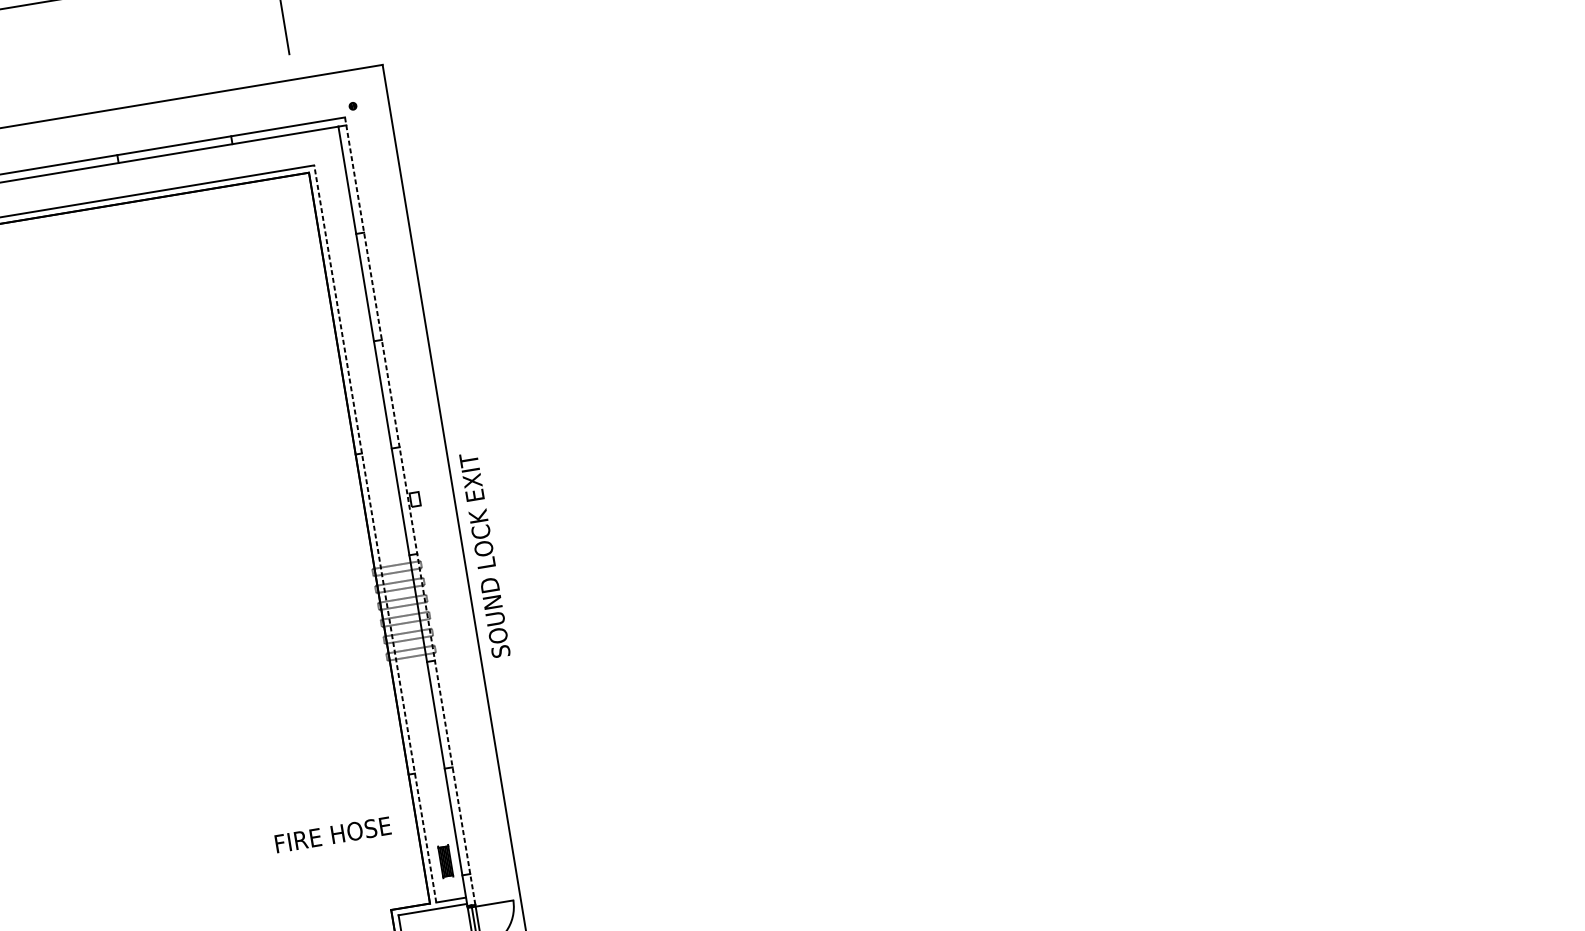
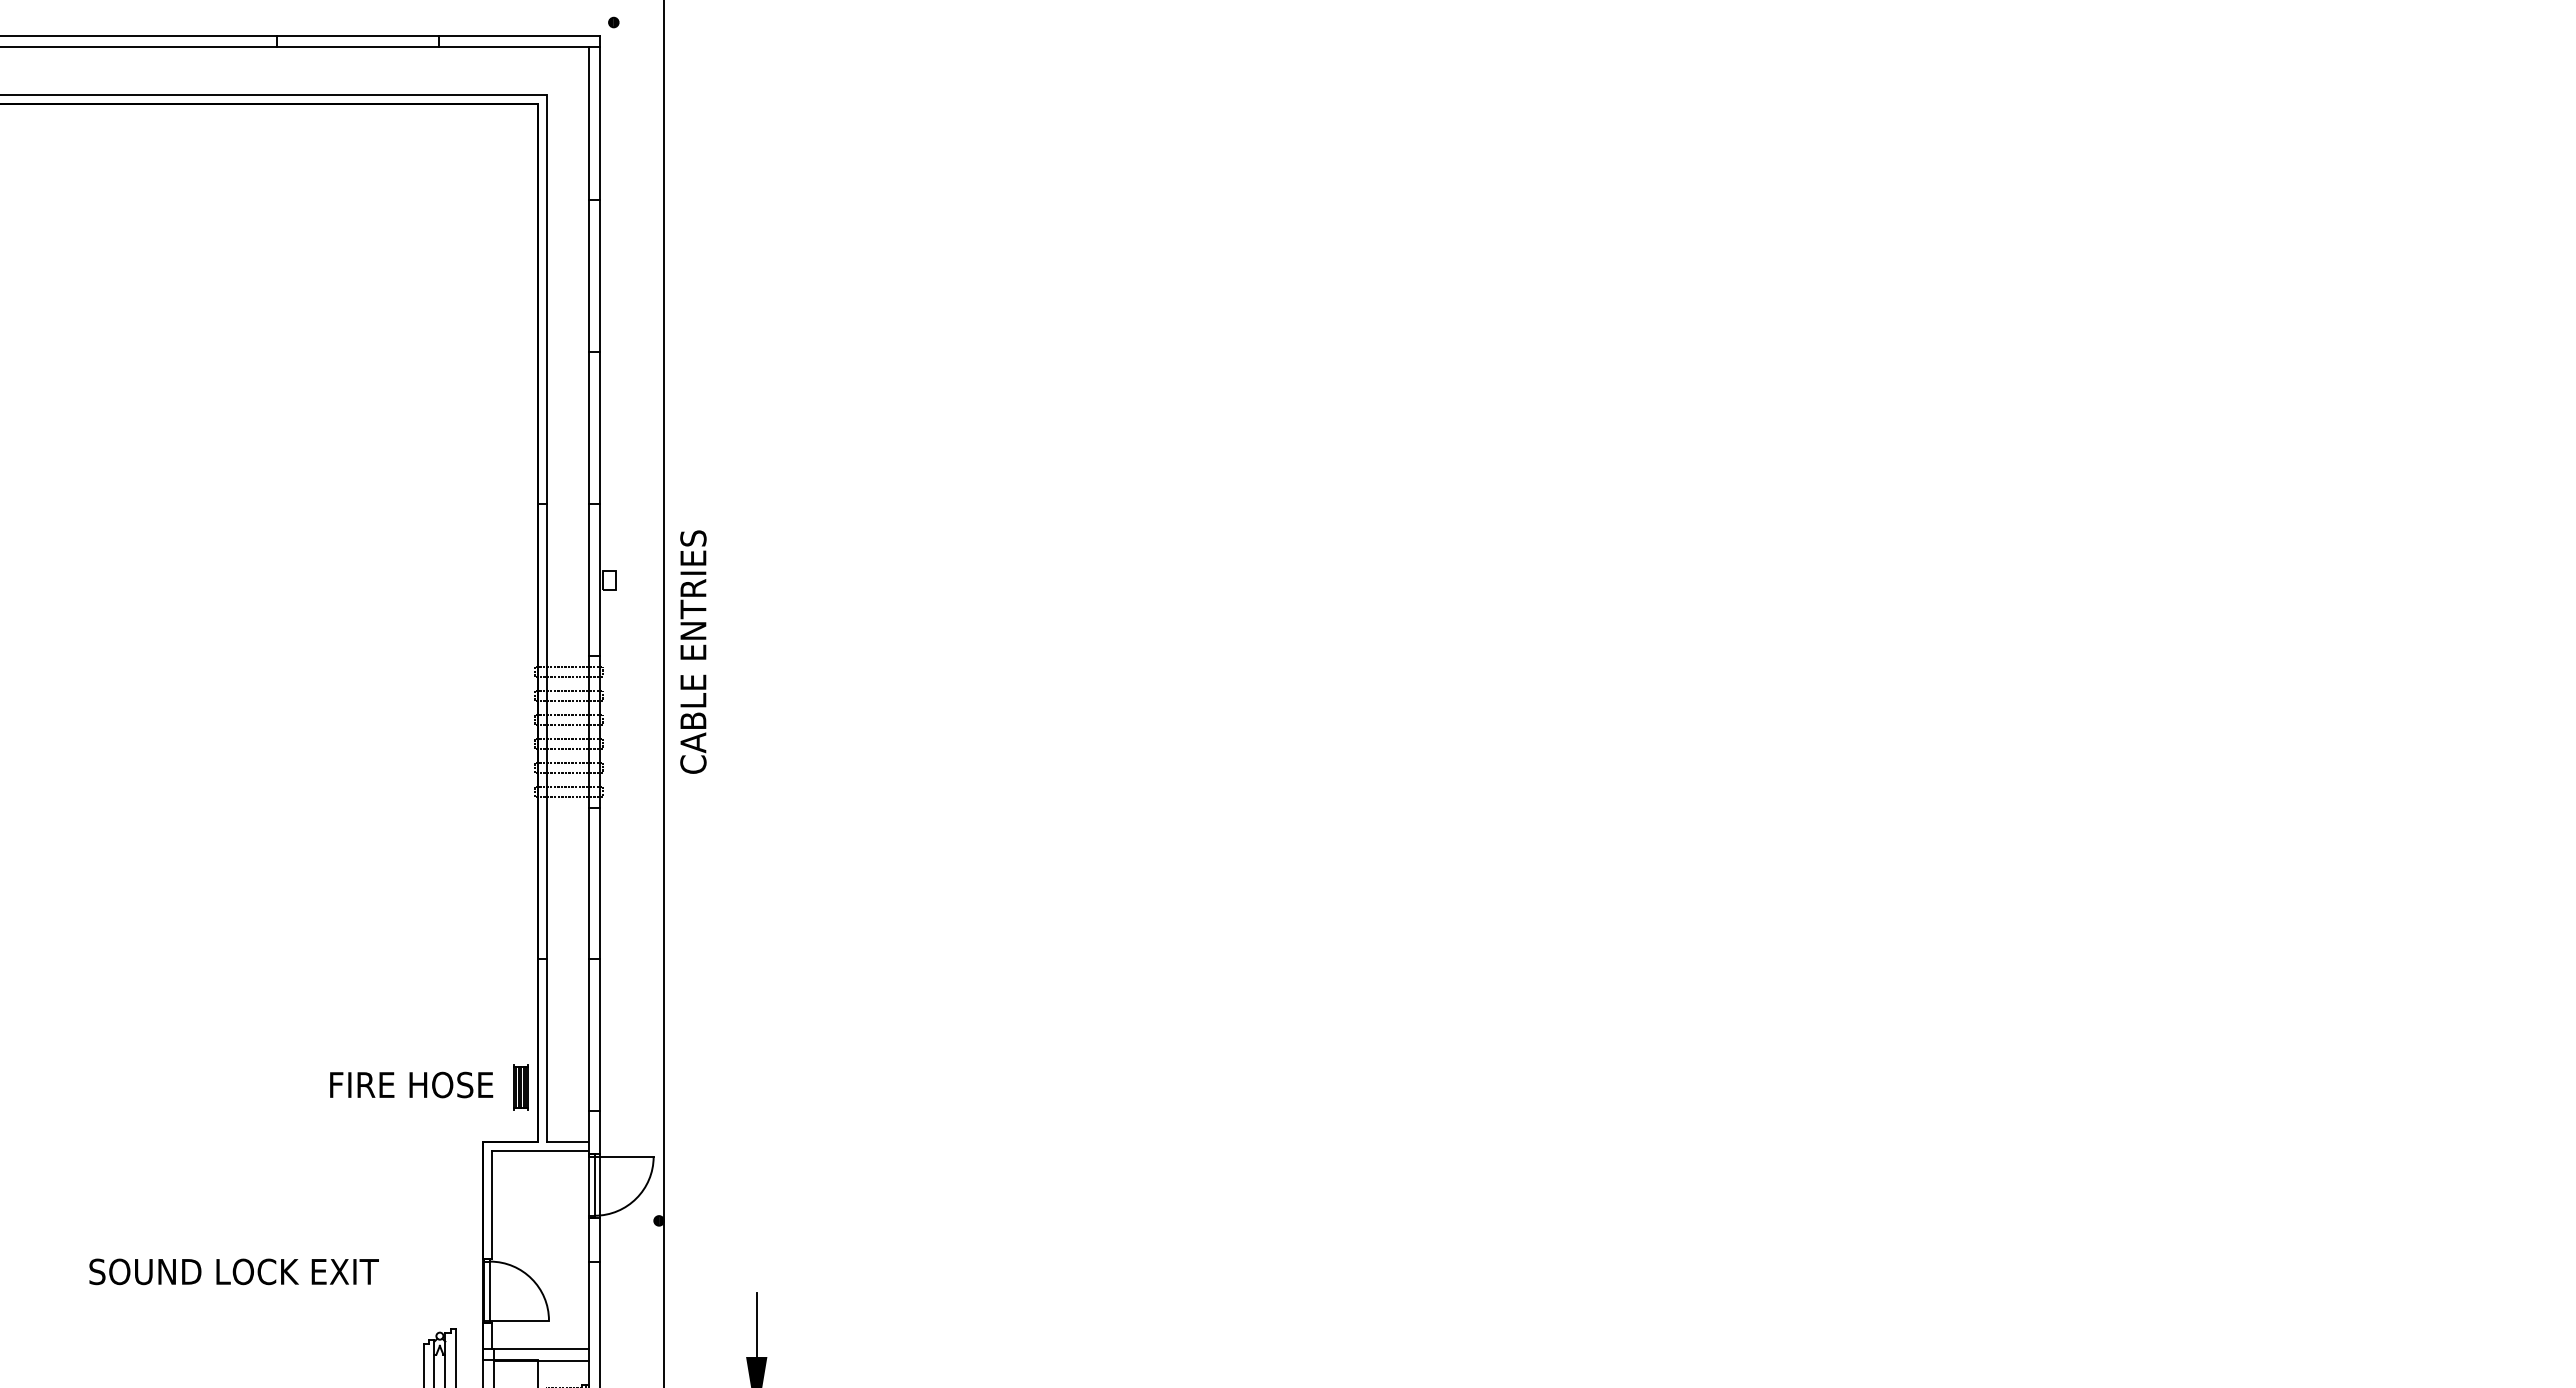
line: (410, 511) -> (600, 595), dashed -> solid
line: (375, 533) -> (546, 618), dashed -> solid
text: (484, 554) -> (693, 672), SOUND LOCK EXIT -> CABLE ENTRIES
text: (332, 834) -> (411, 1084), moved
part: (445, 861) -> (520, 1087), moved

